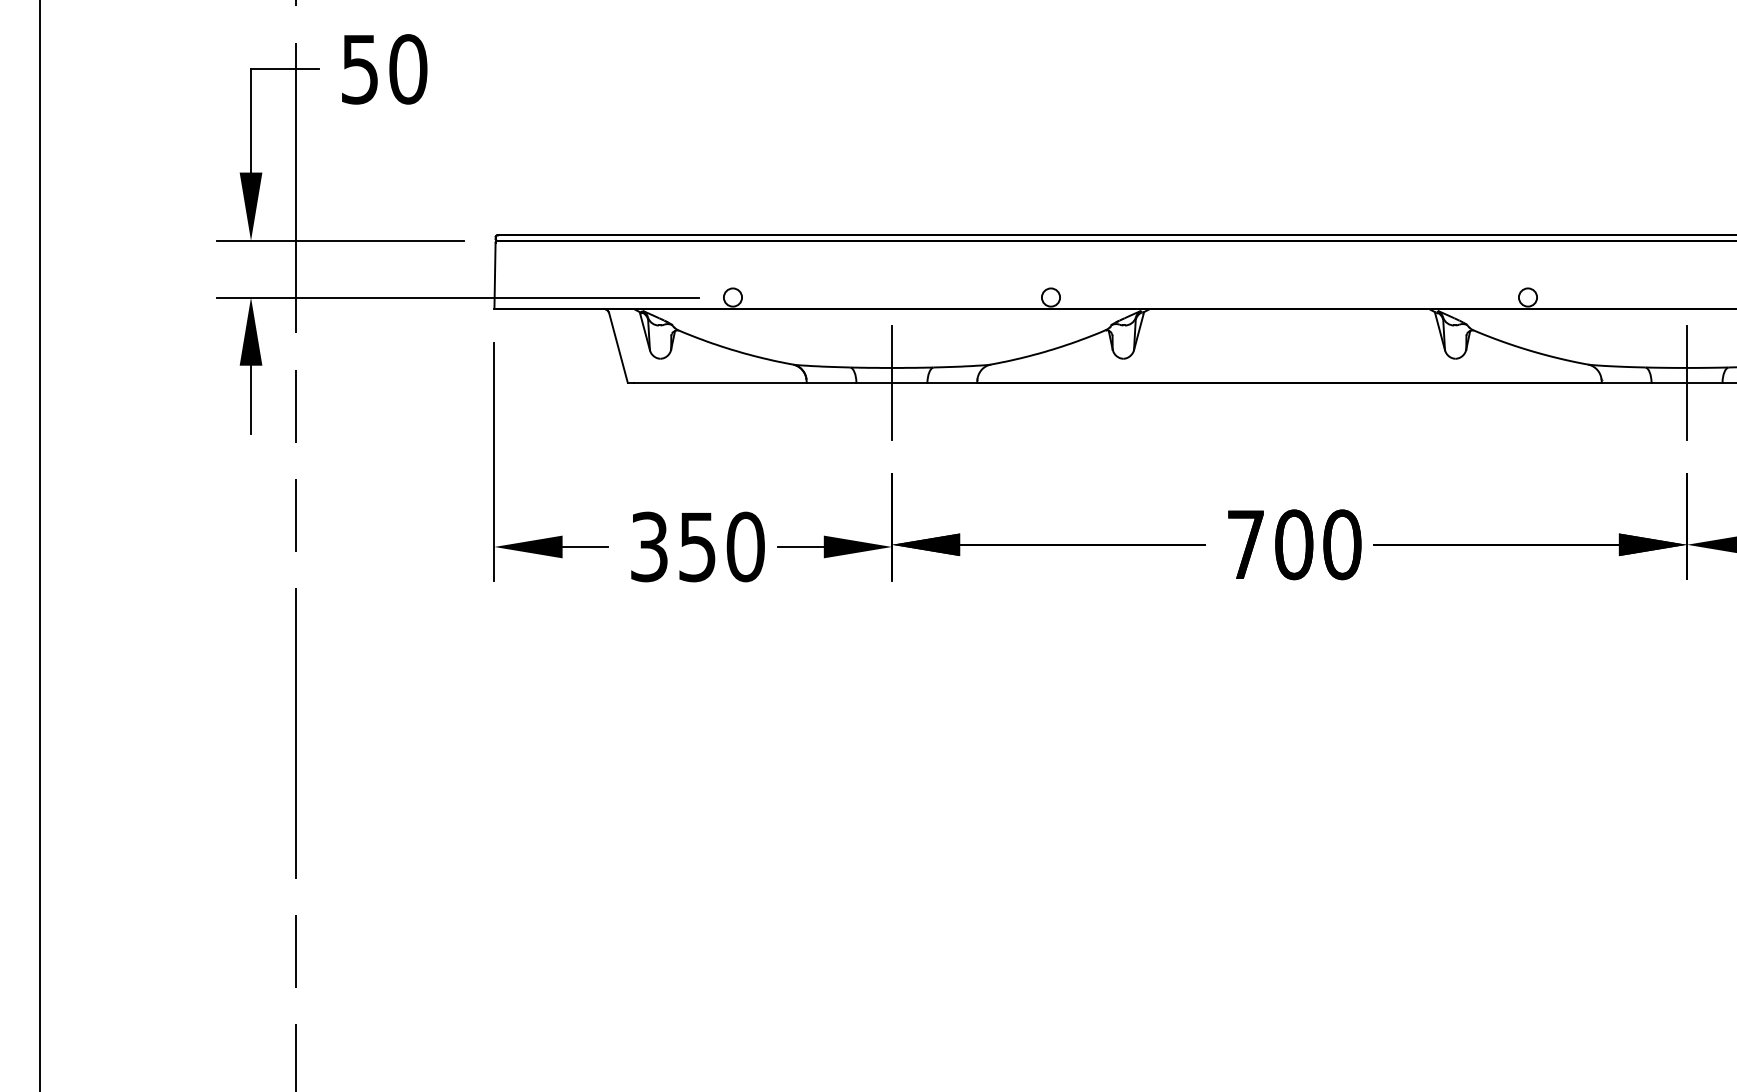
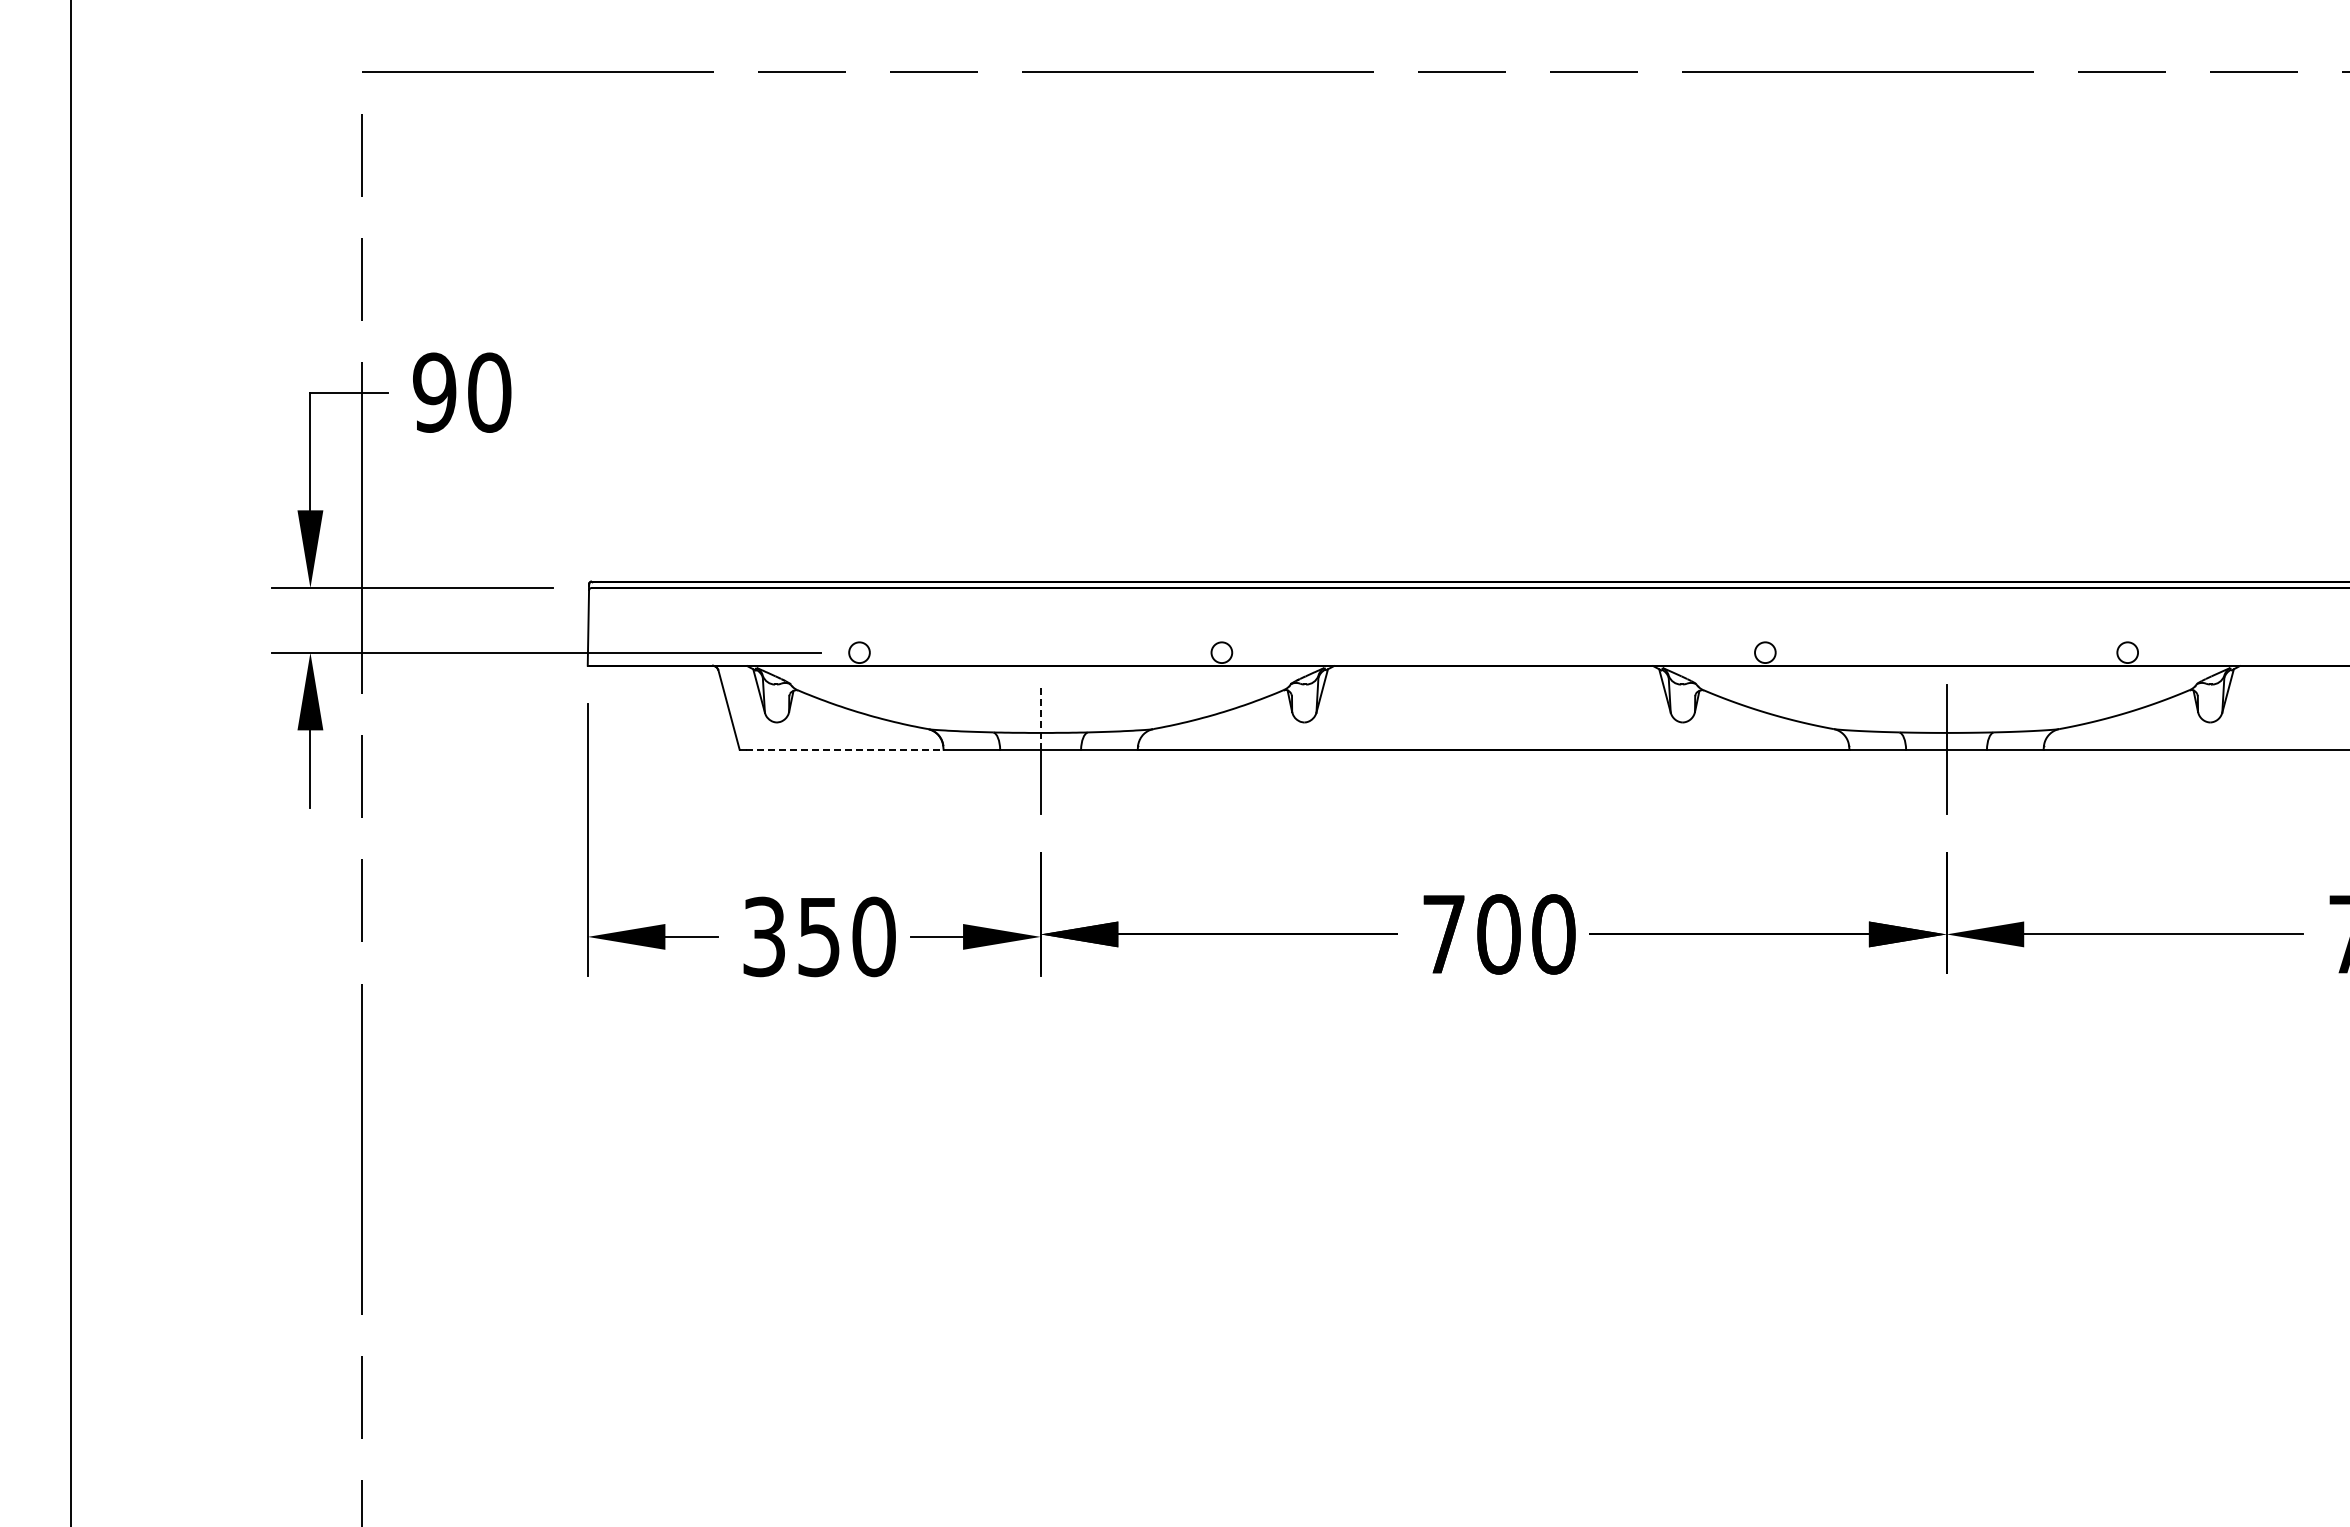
text: (359, 69) -> (434, 392), 50 -> 90
line: (891, 353) -> (1040, 716), solid -> dashed
line: (719, 382) -> (844, 749), solid -> dashed

